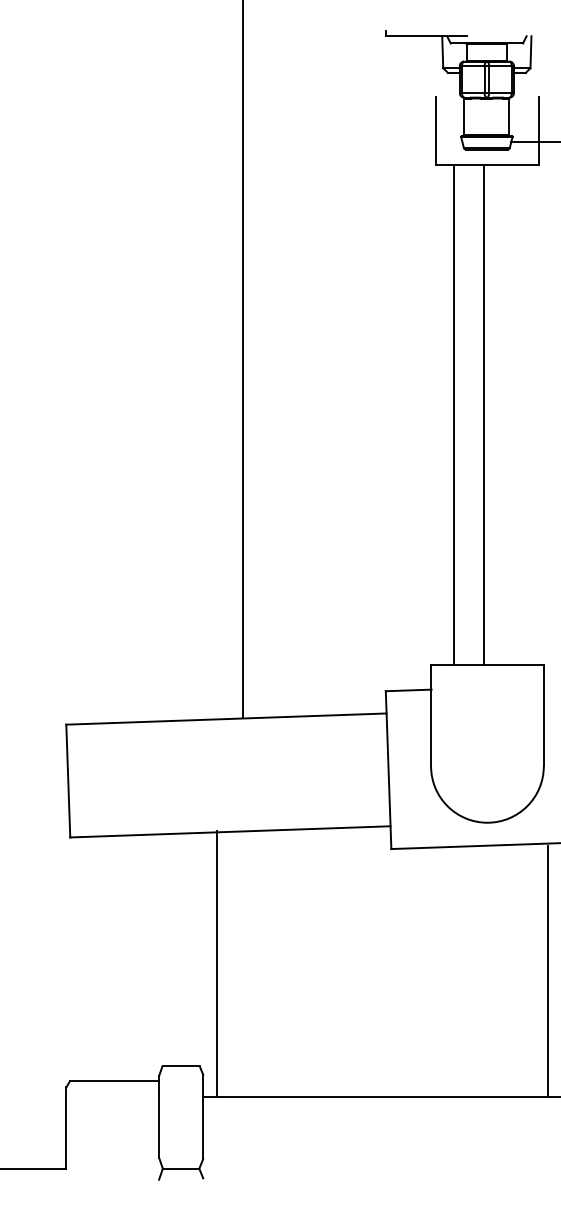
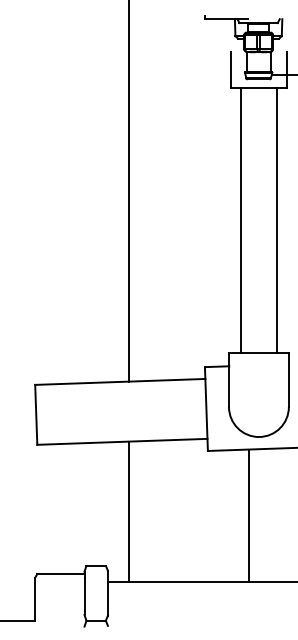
line: (482, 415) -> (276, 220), moved
line: (217, 962) -> (129, 511), moved
line: (548, 970) -> (249, 515), moved

